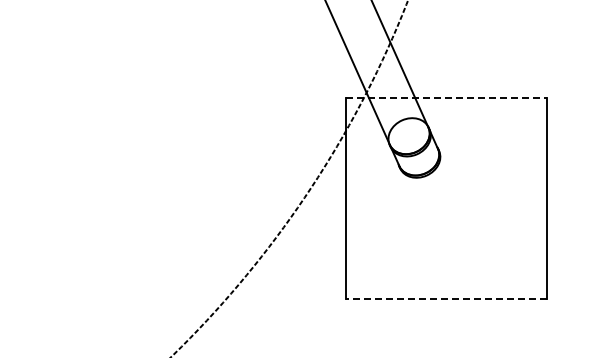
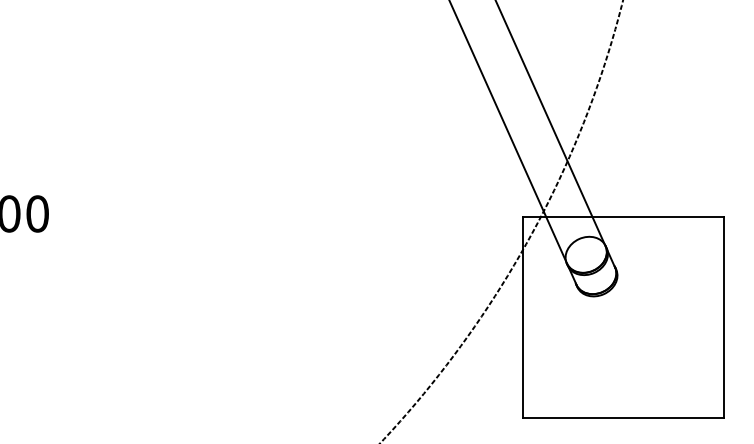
line: (446, 97) -> (623, 216), dashed -> solid
line: (446, 298) -> (623, 417), dashed -> solid

